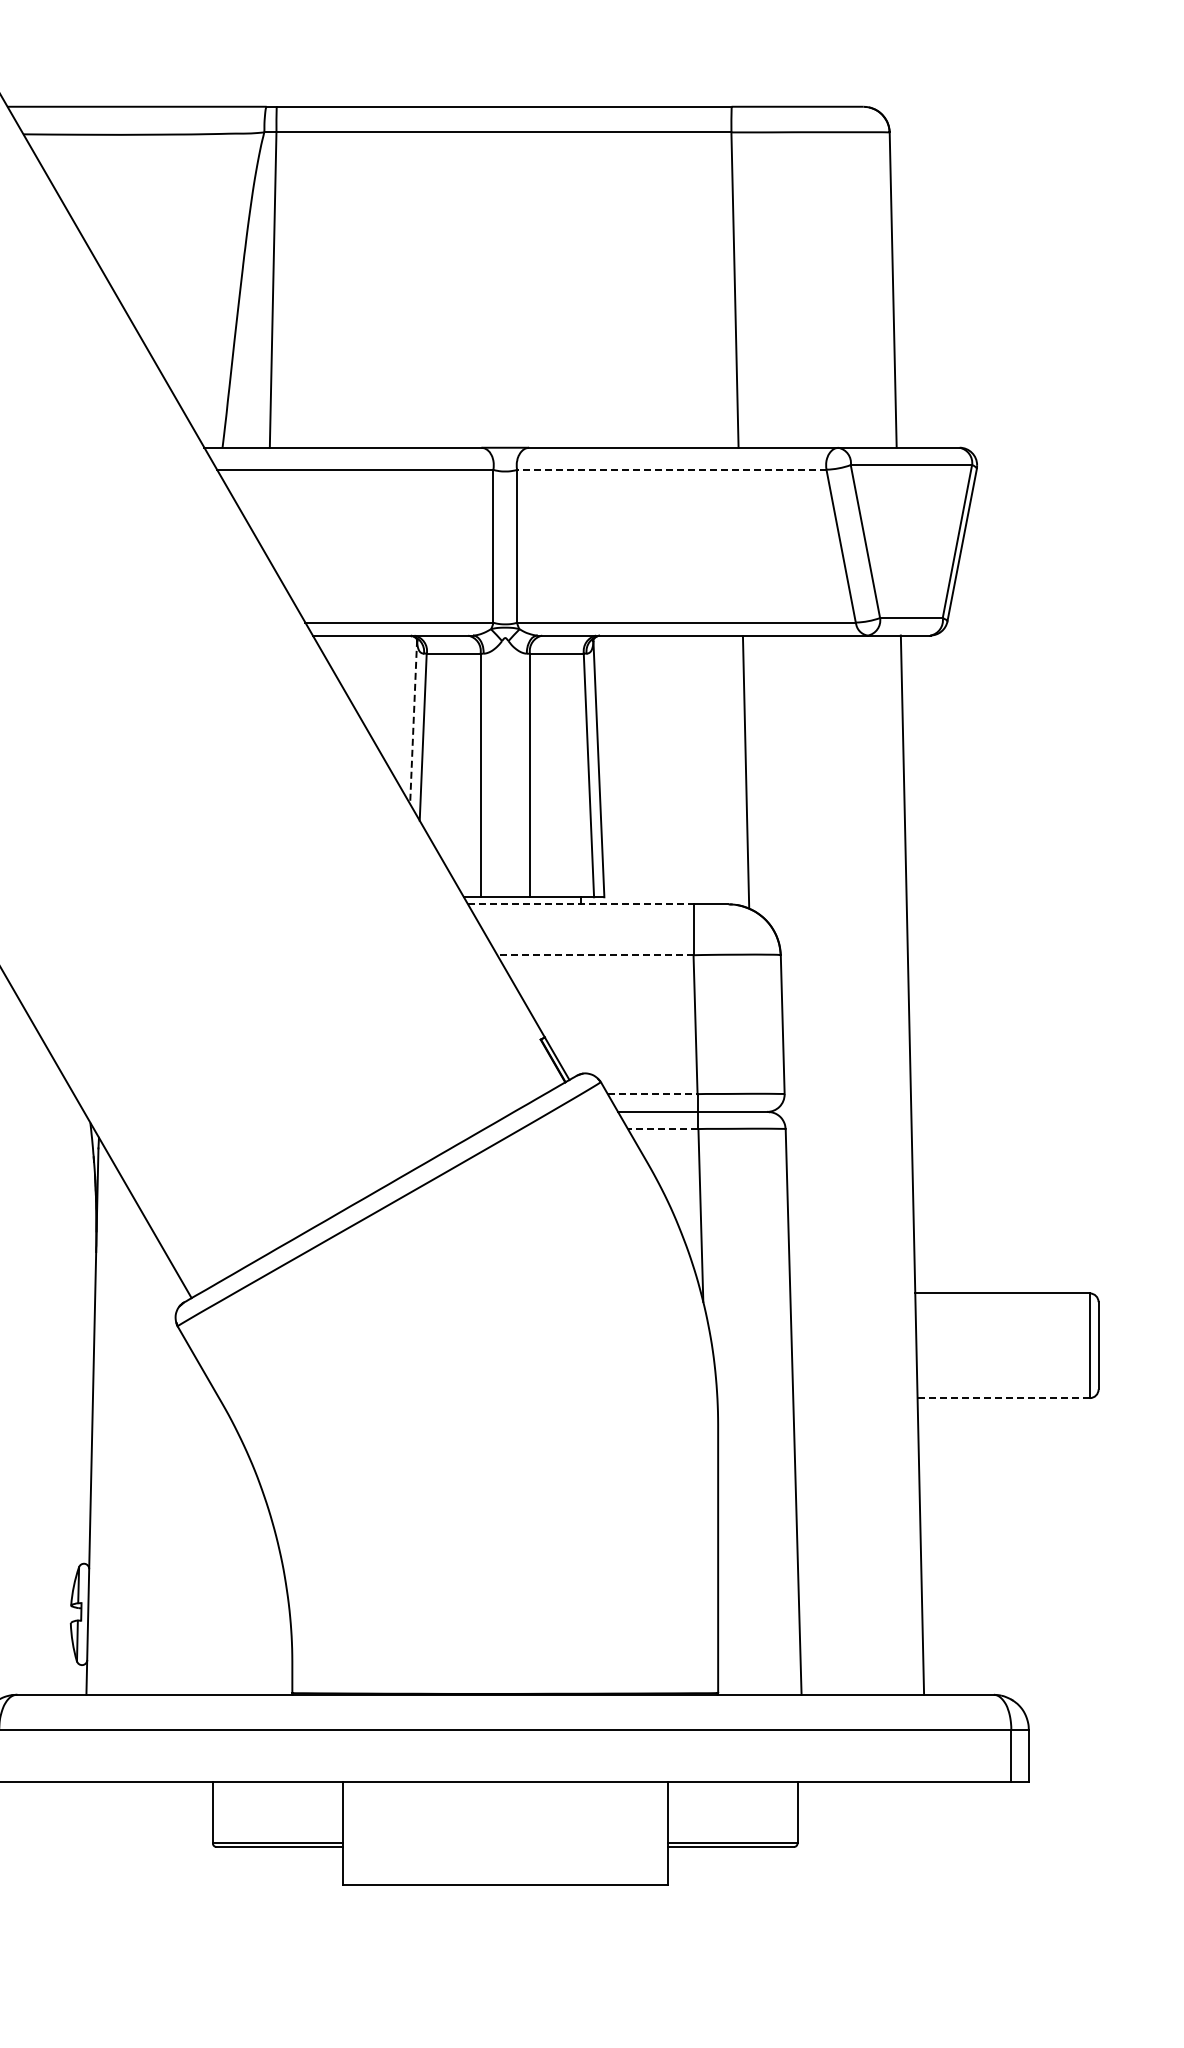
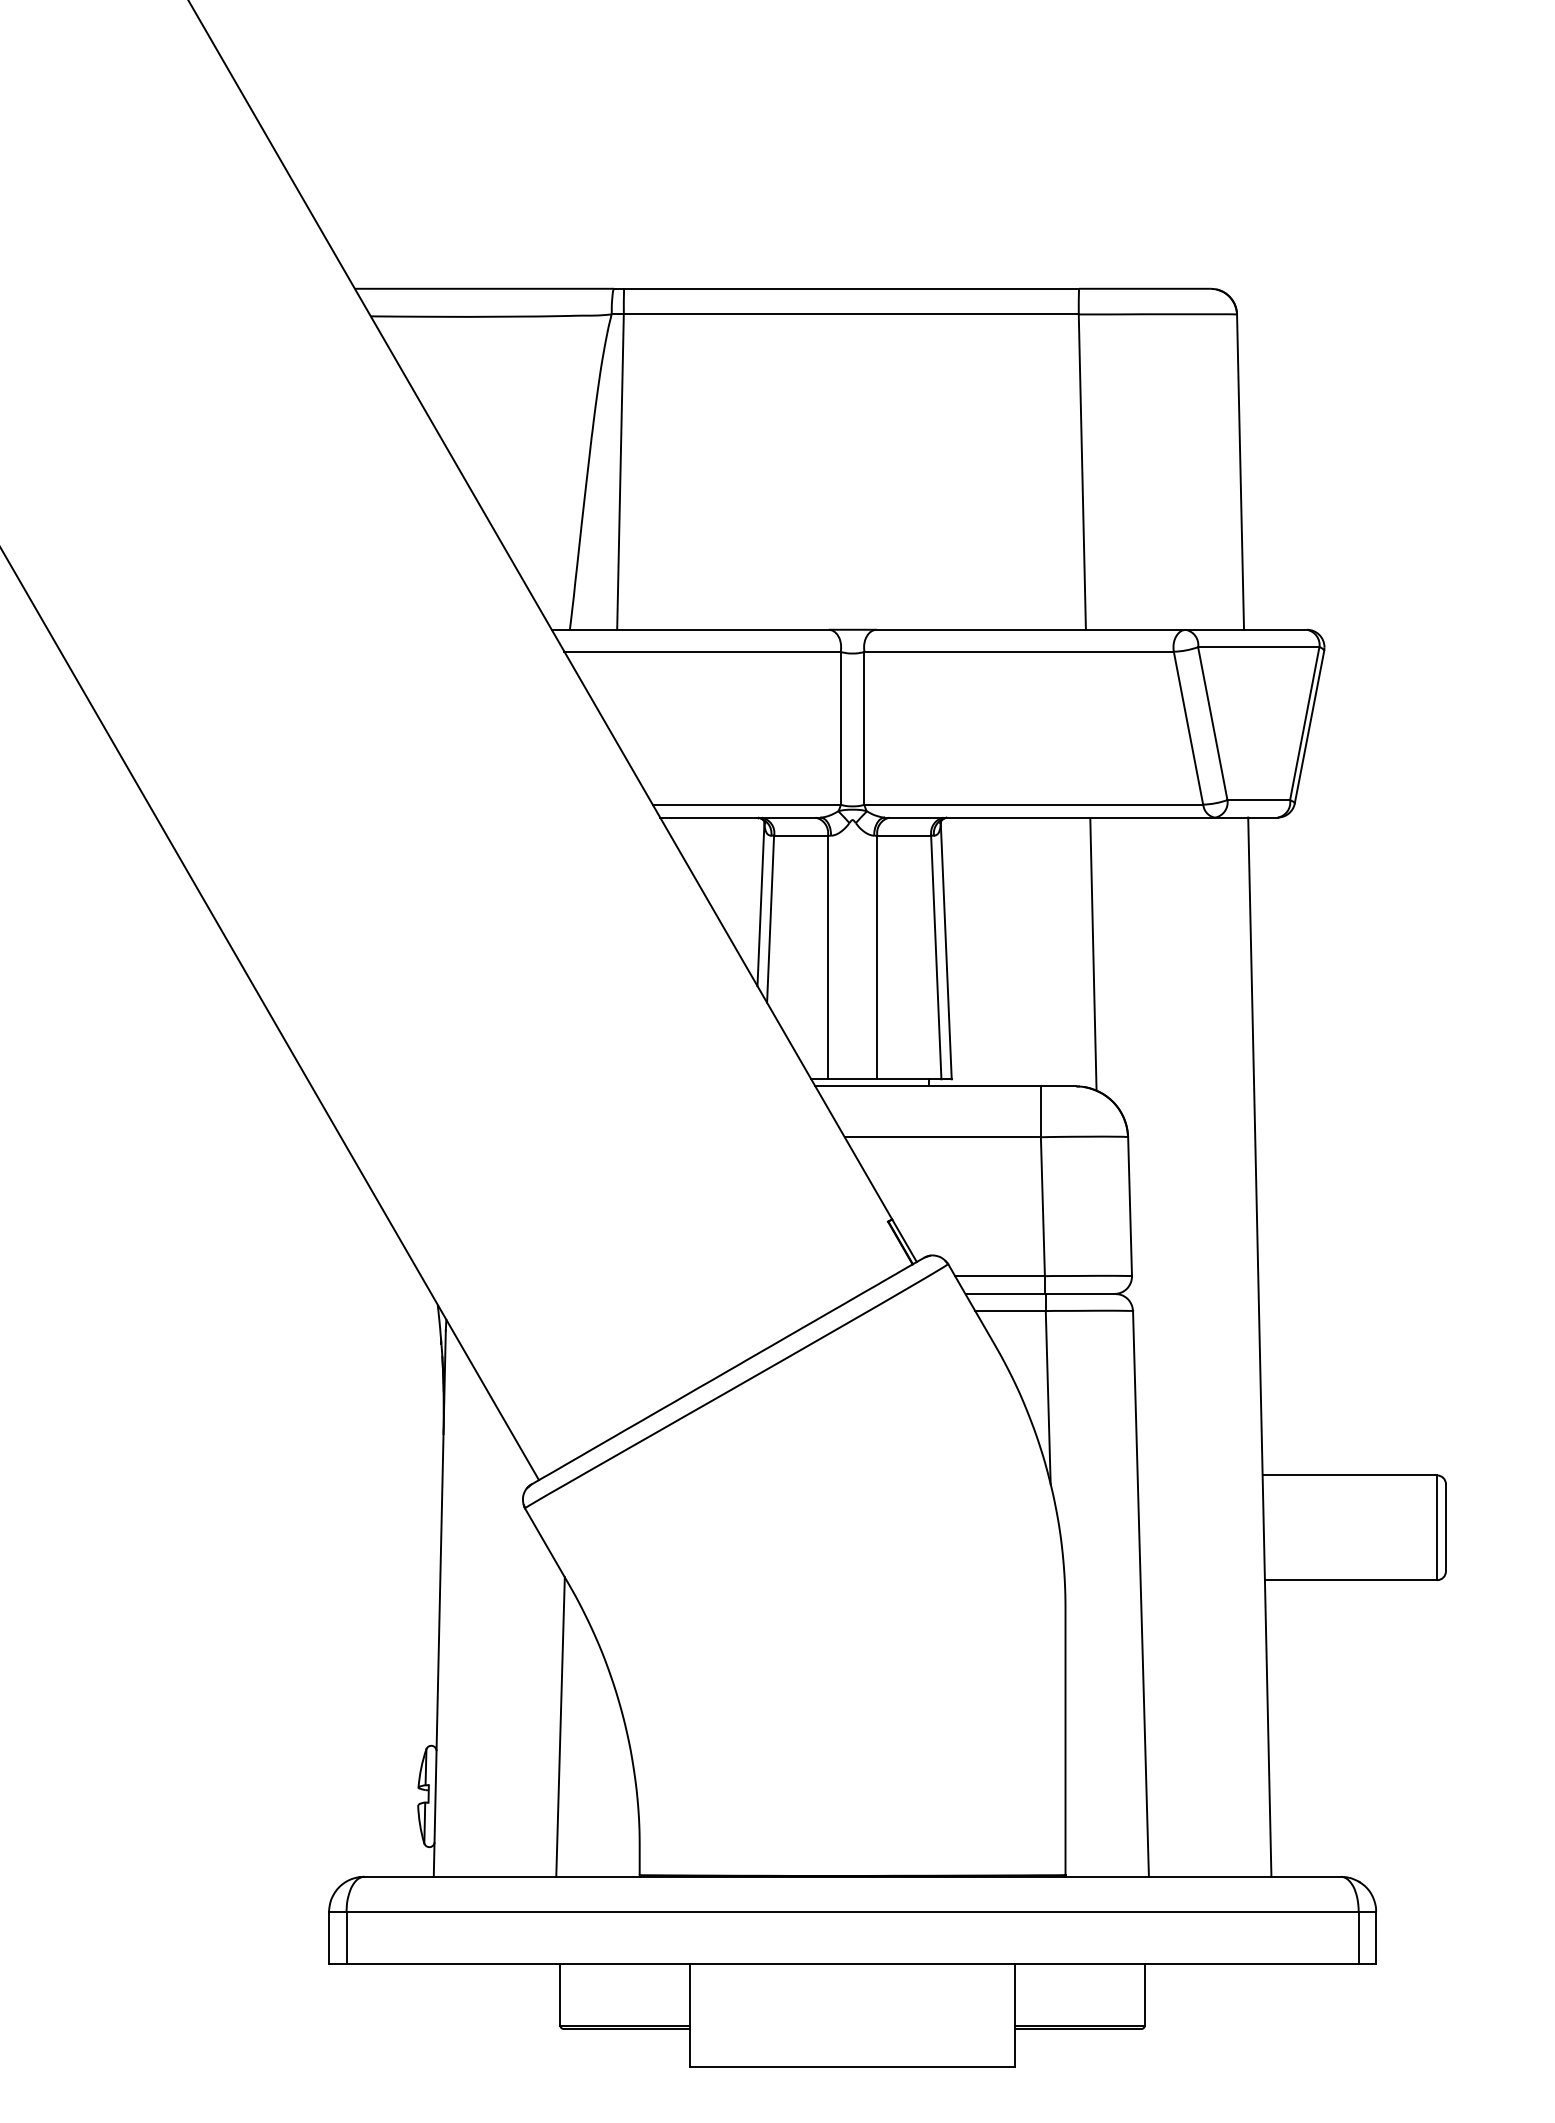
line: (672, 469) -> (1019, 651), dashed -> solid
line: (413, 722) -> (760, 904), dashed -> solid
line: (581, 904) -> (928, 1086), dashed -> solid
line: (595, 955) -> (942, 1137), dashed -> solid
line: (652, 1094) -> (999, 1276), dashed -> solid
line: (663, 1129) -> (1010, 1311), dashed -> solid
line: (1004, 1398) -> (1351, 1580), dashed -> solid
line: (213, 1544) -> (560, 1726), added

